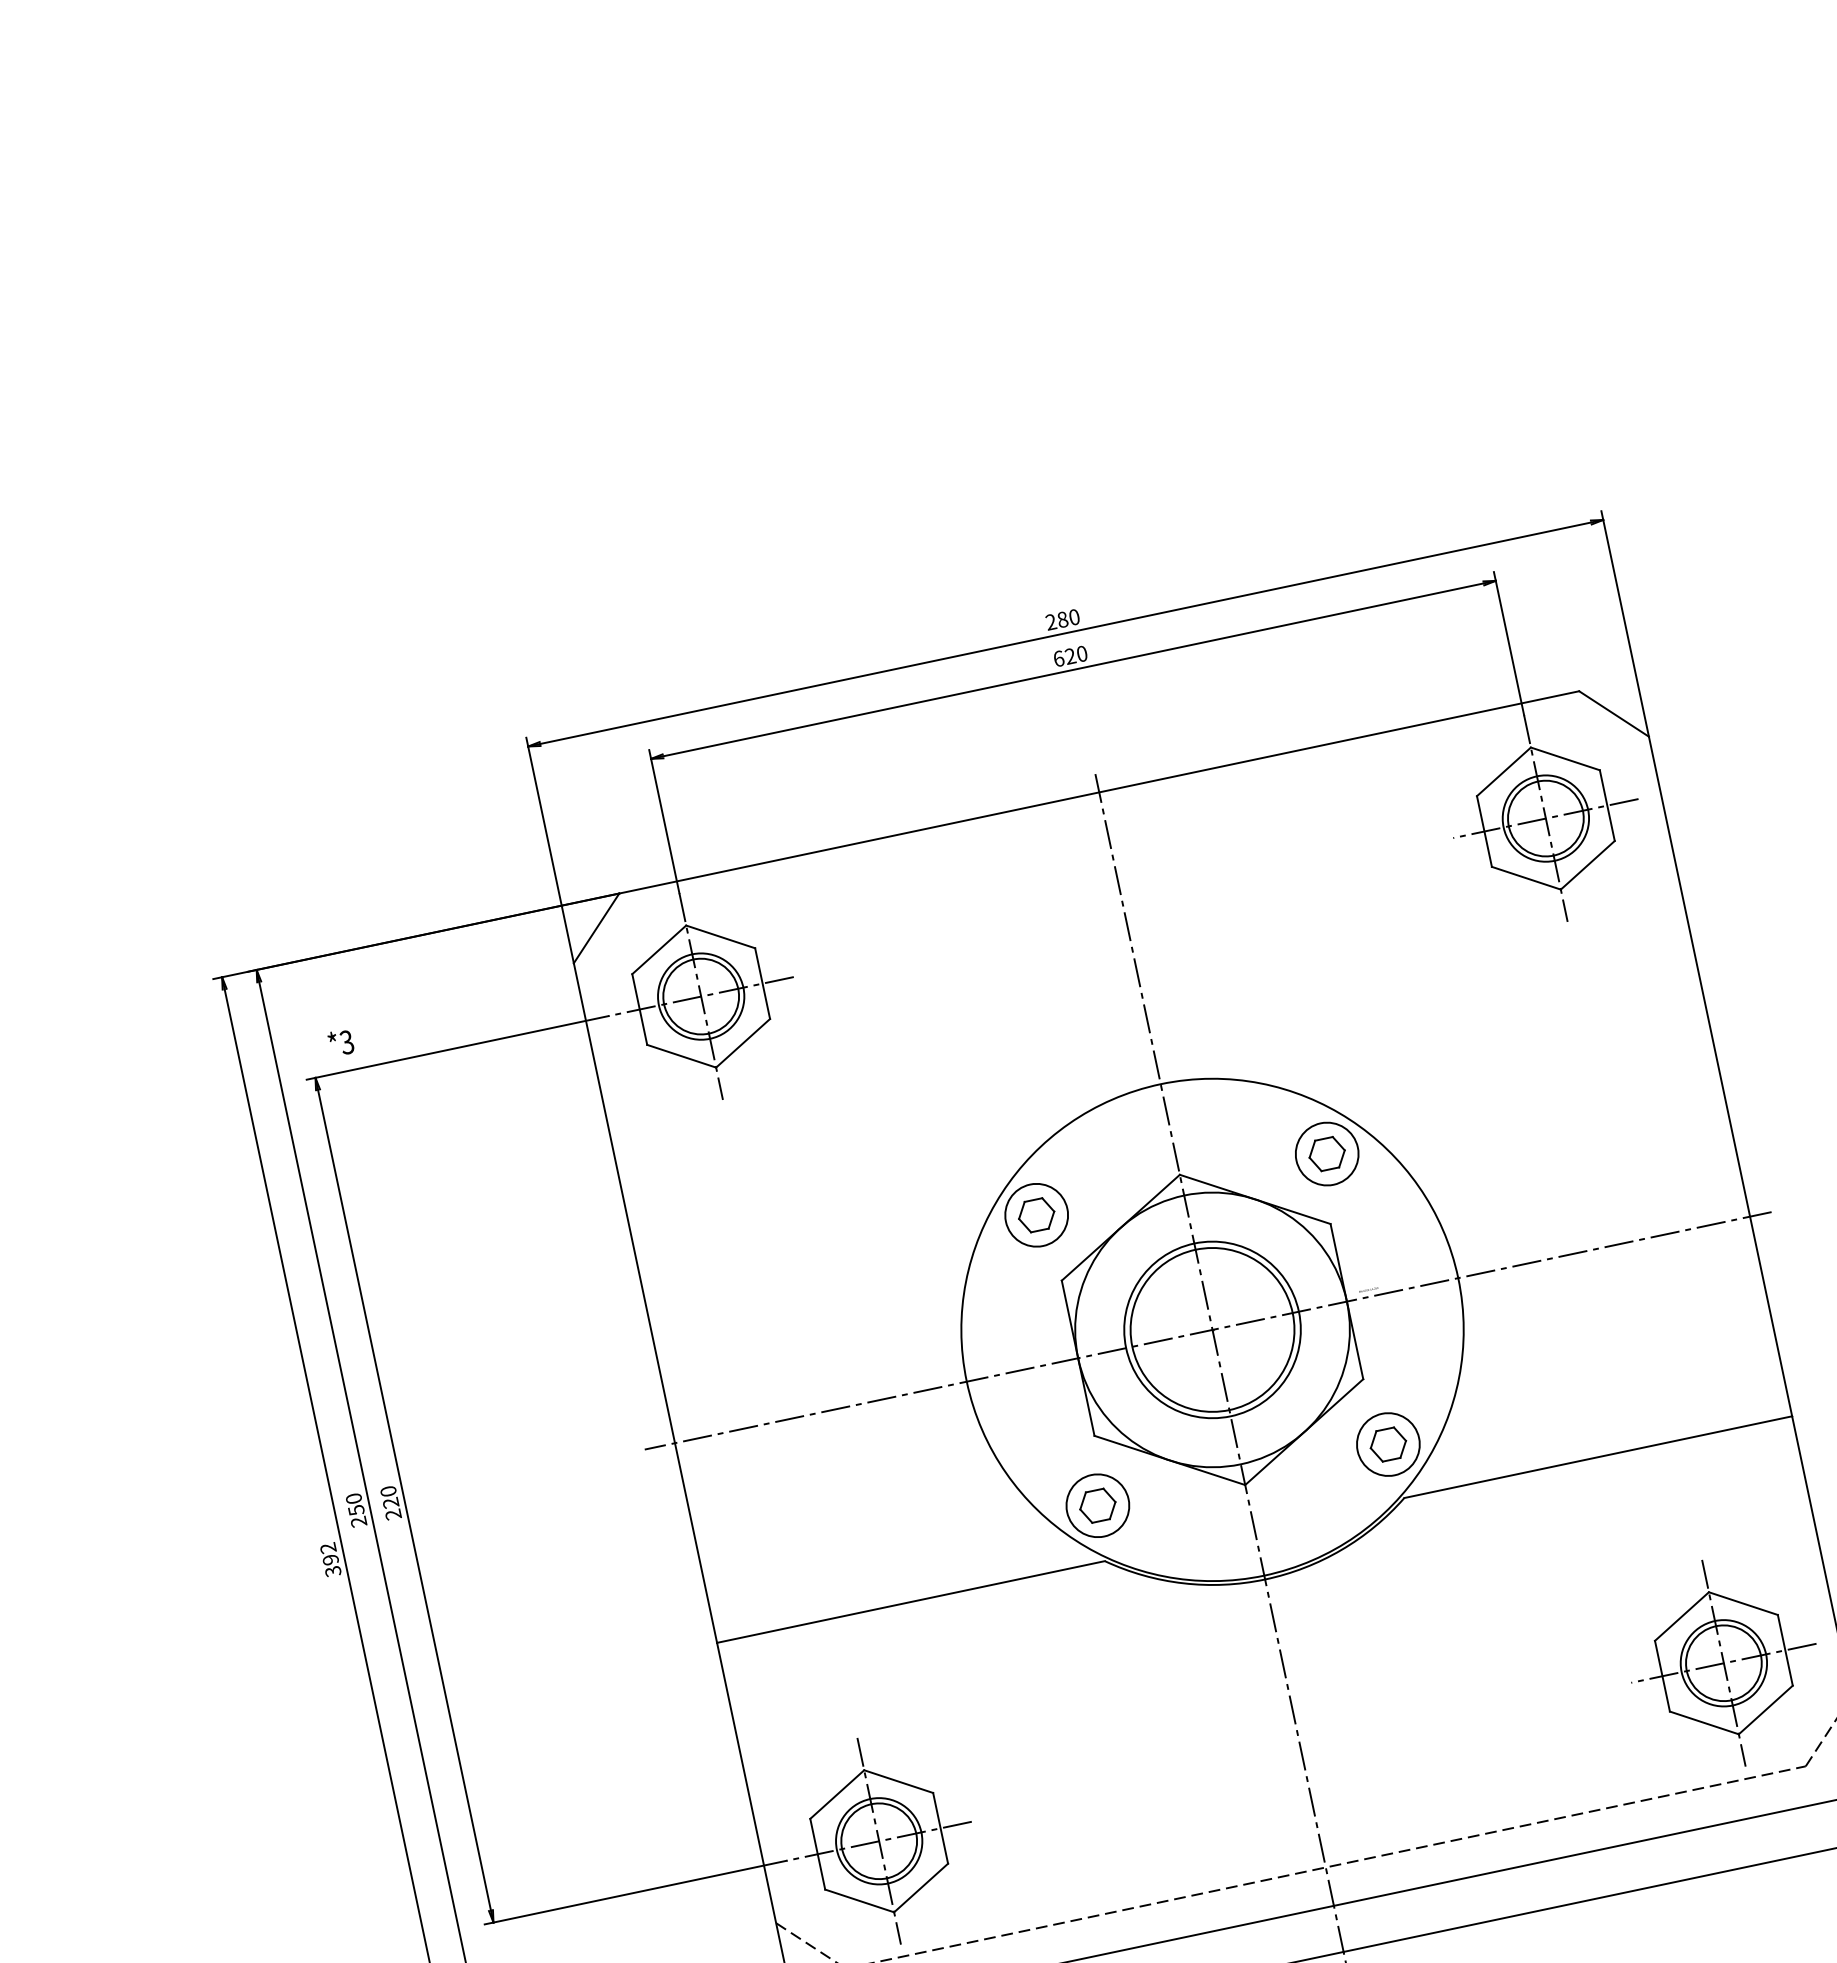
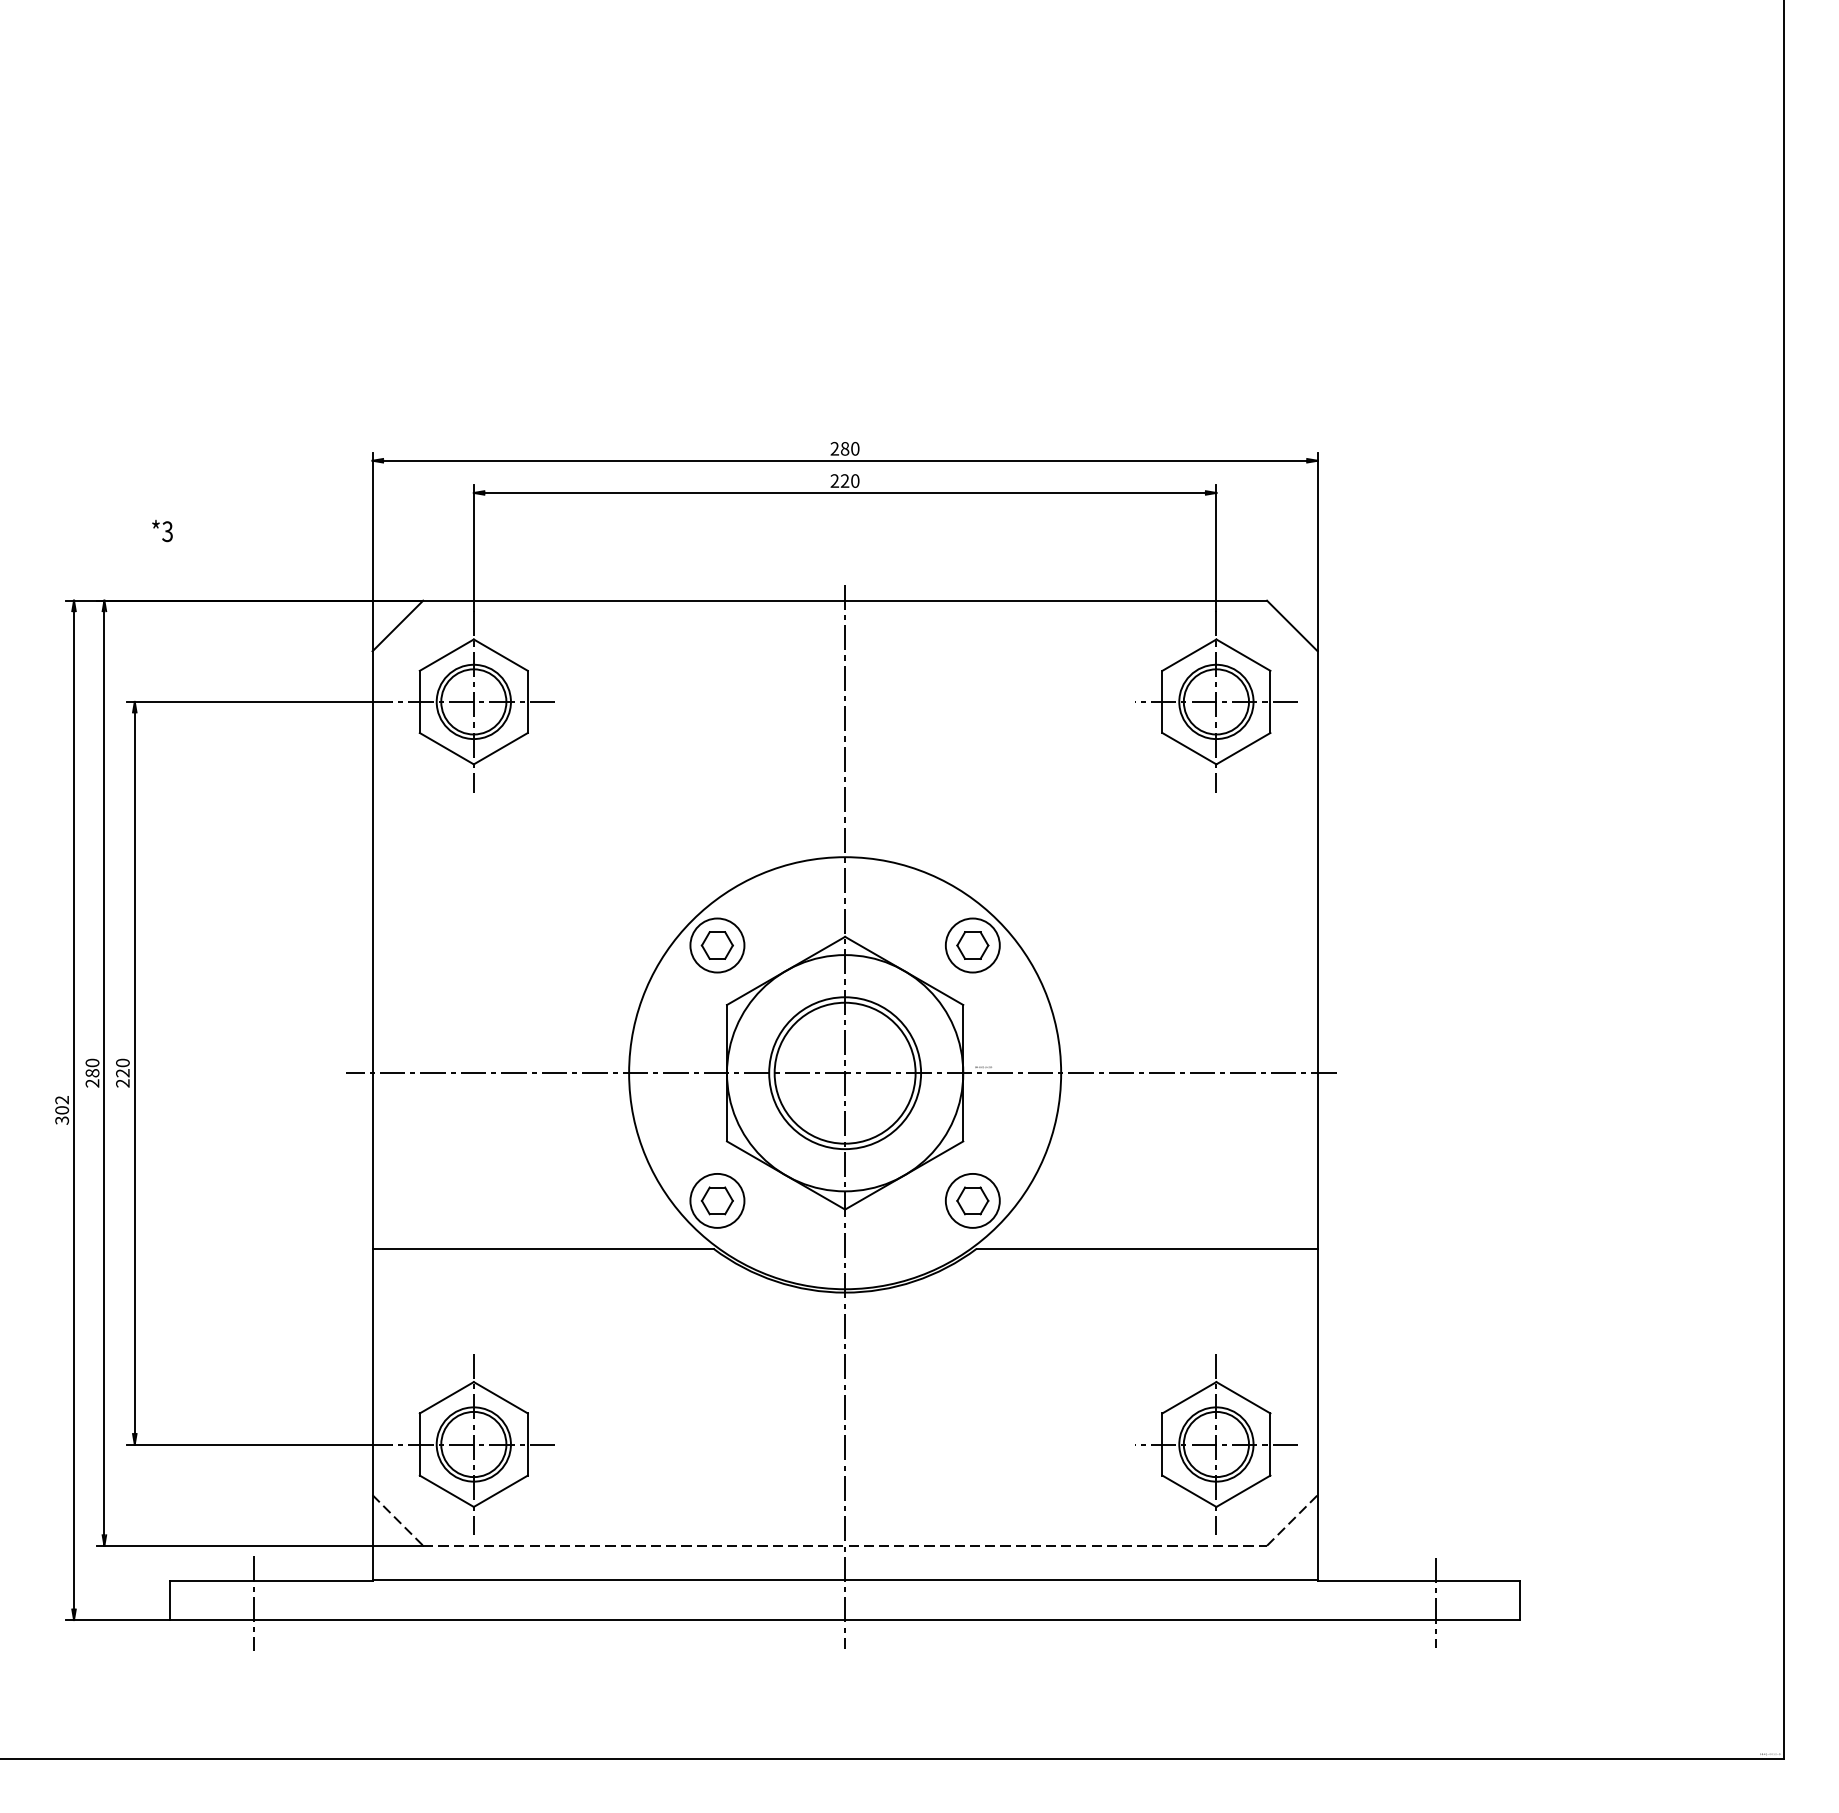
text: (1058, 658) -> (834, 480), 620 -> 220
text: (341, 1043) -> (162, 531), moved
text: (356, 1510) -> (92, 1073), 250 -> 280
text: (330, 1560) -> (61, 1110), 392 -> 302

